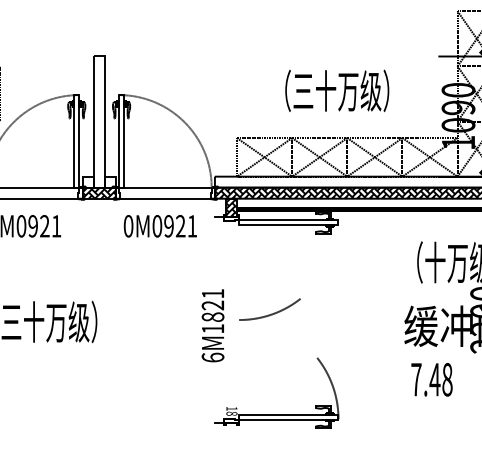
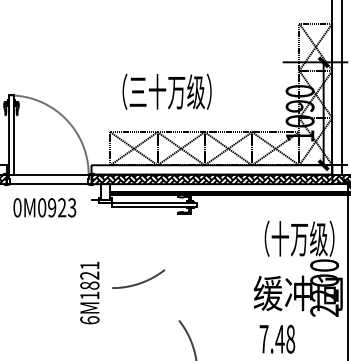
text: (337, 90) -> (167, 91), moved
hatch: (231, 207) -> (105, 191), removed
text: (192, 226) -> (72, 207), 0M0921 -> 0M0923

